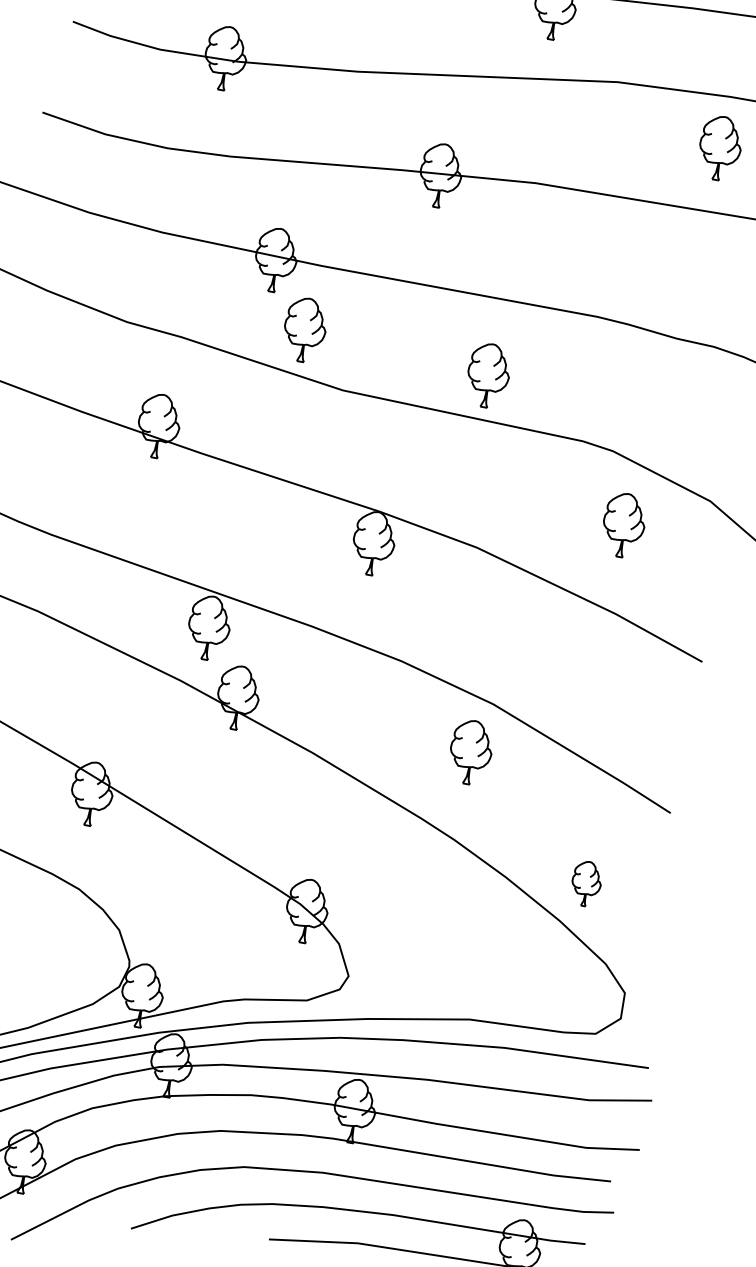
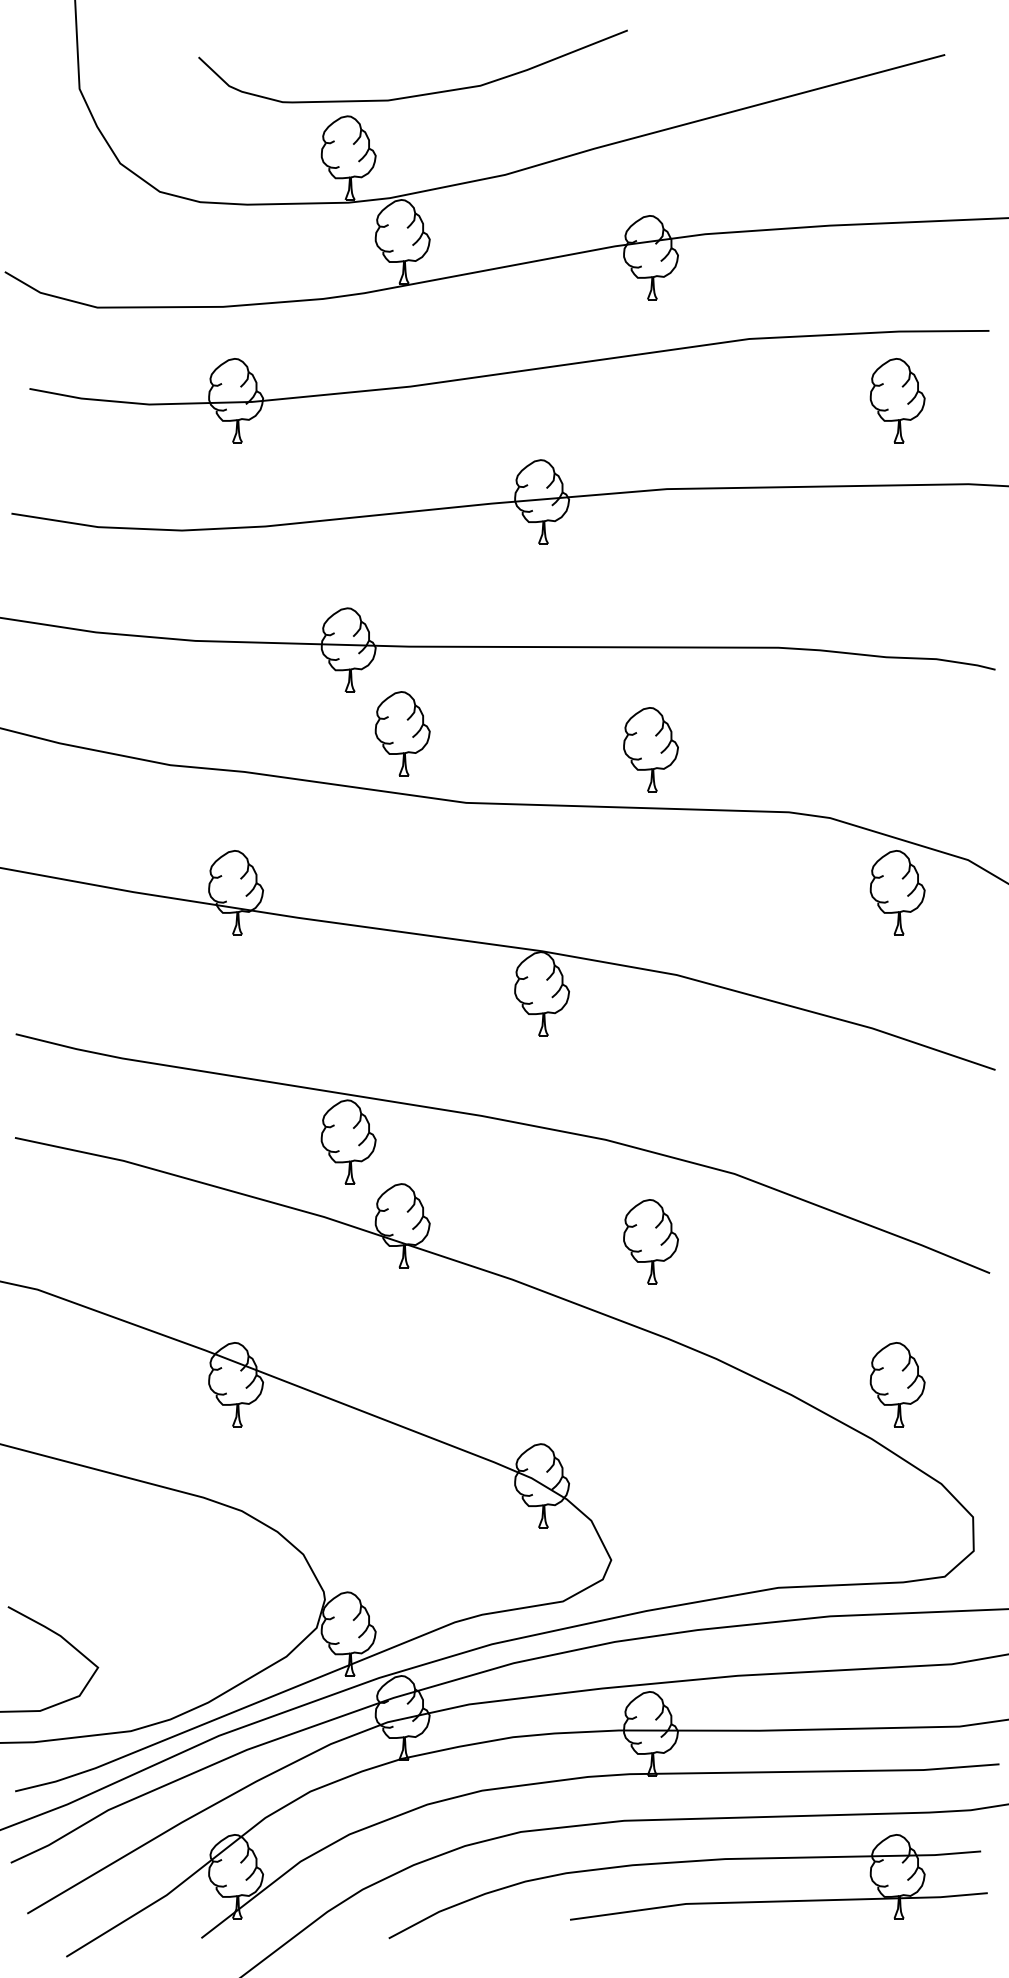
part: (623, 525) -> (897, 892), moved
part: (470, 752) -> (650, 1241), moved
part: (586, 883) -> (897, 1384), size x1.43

